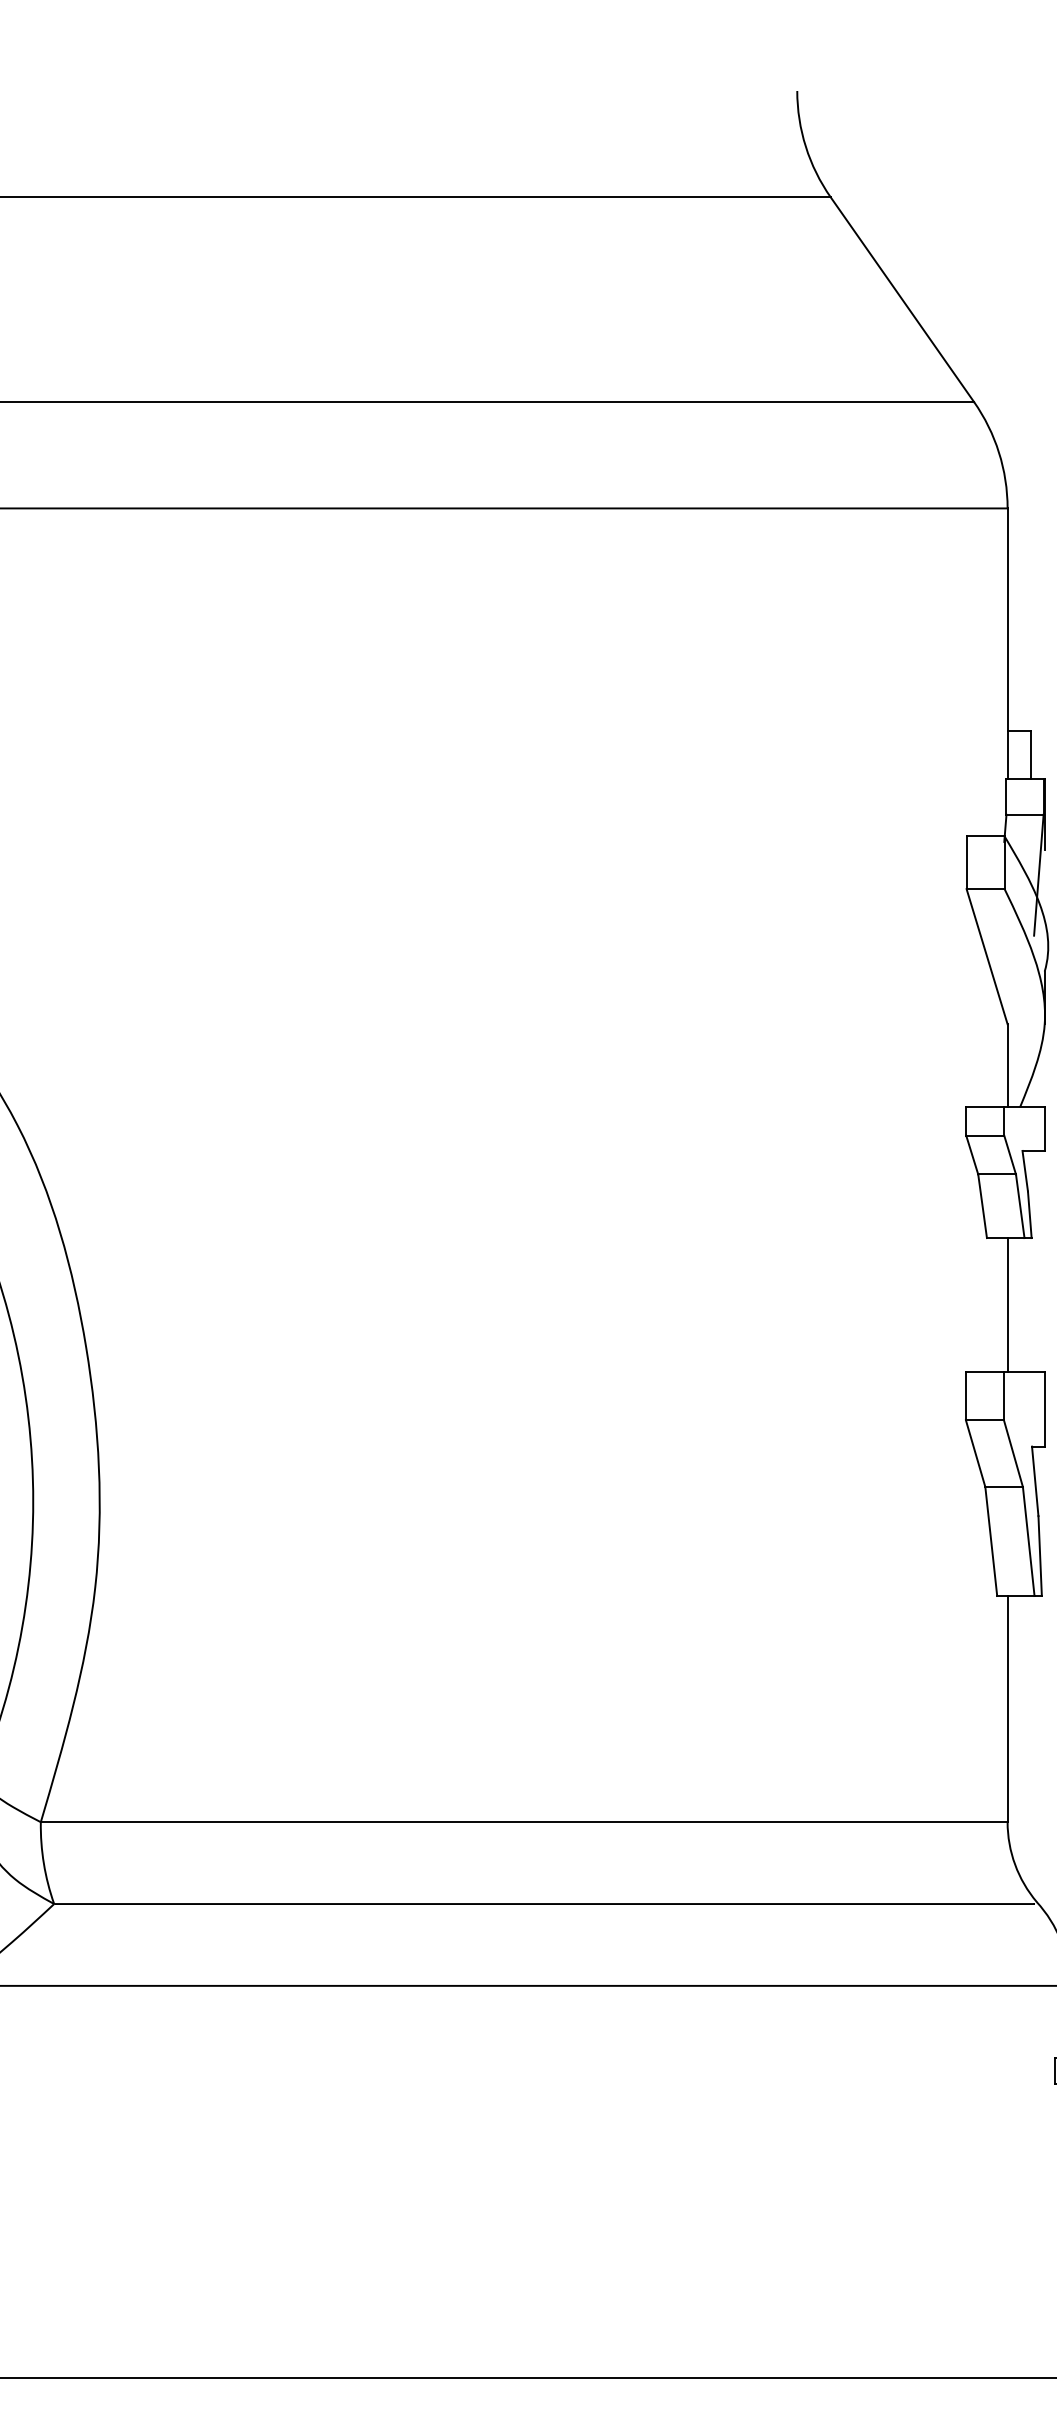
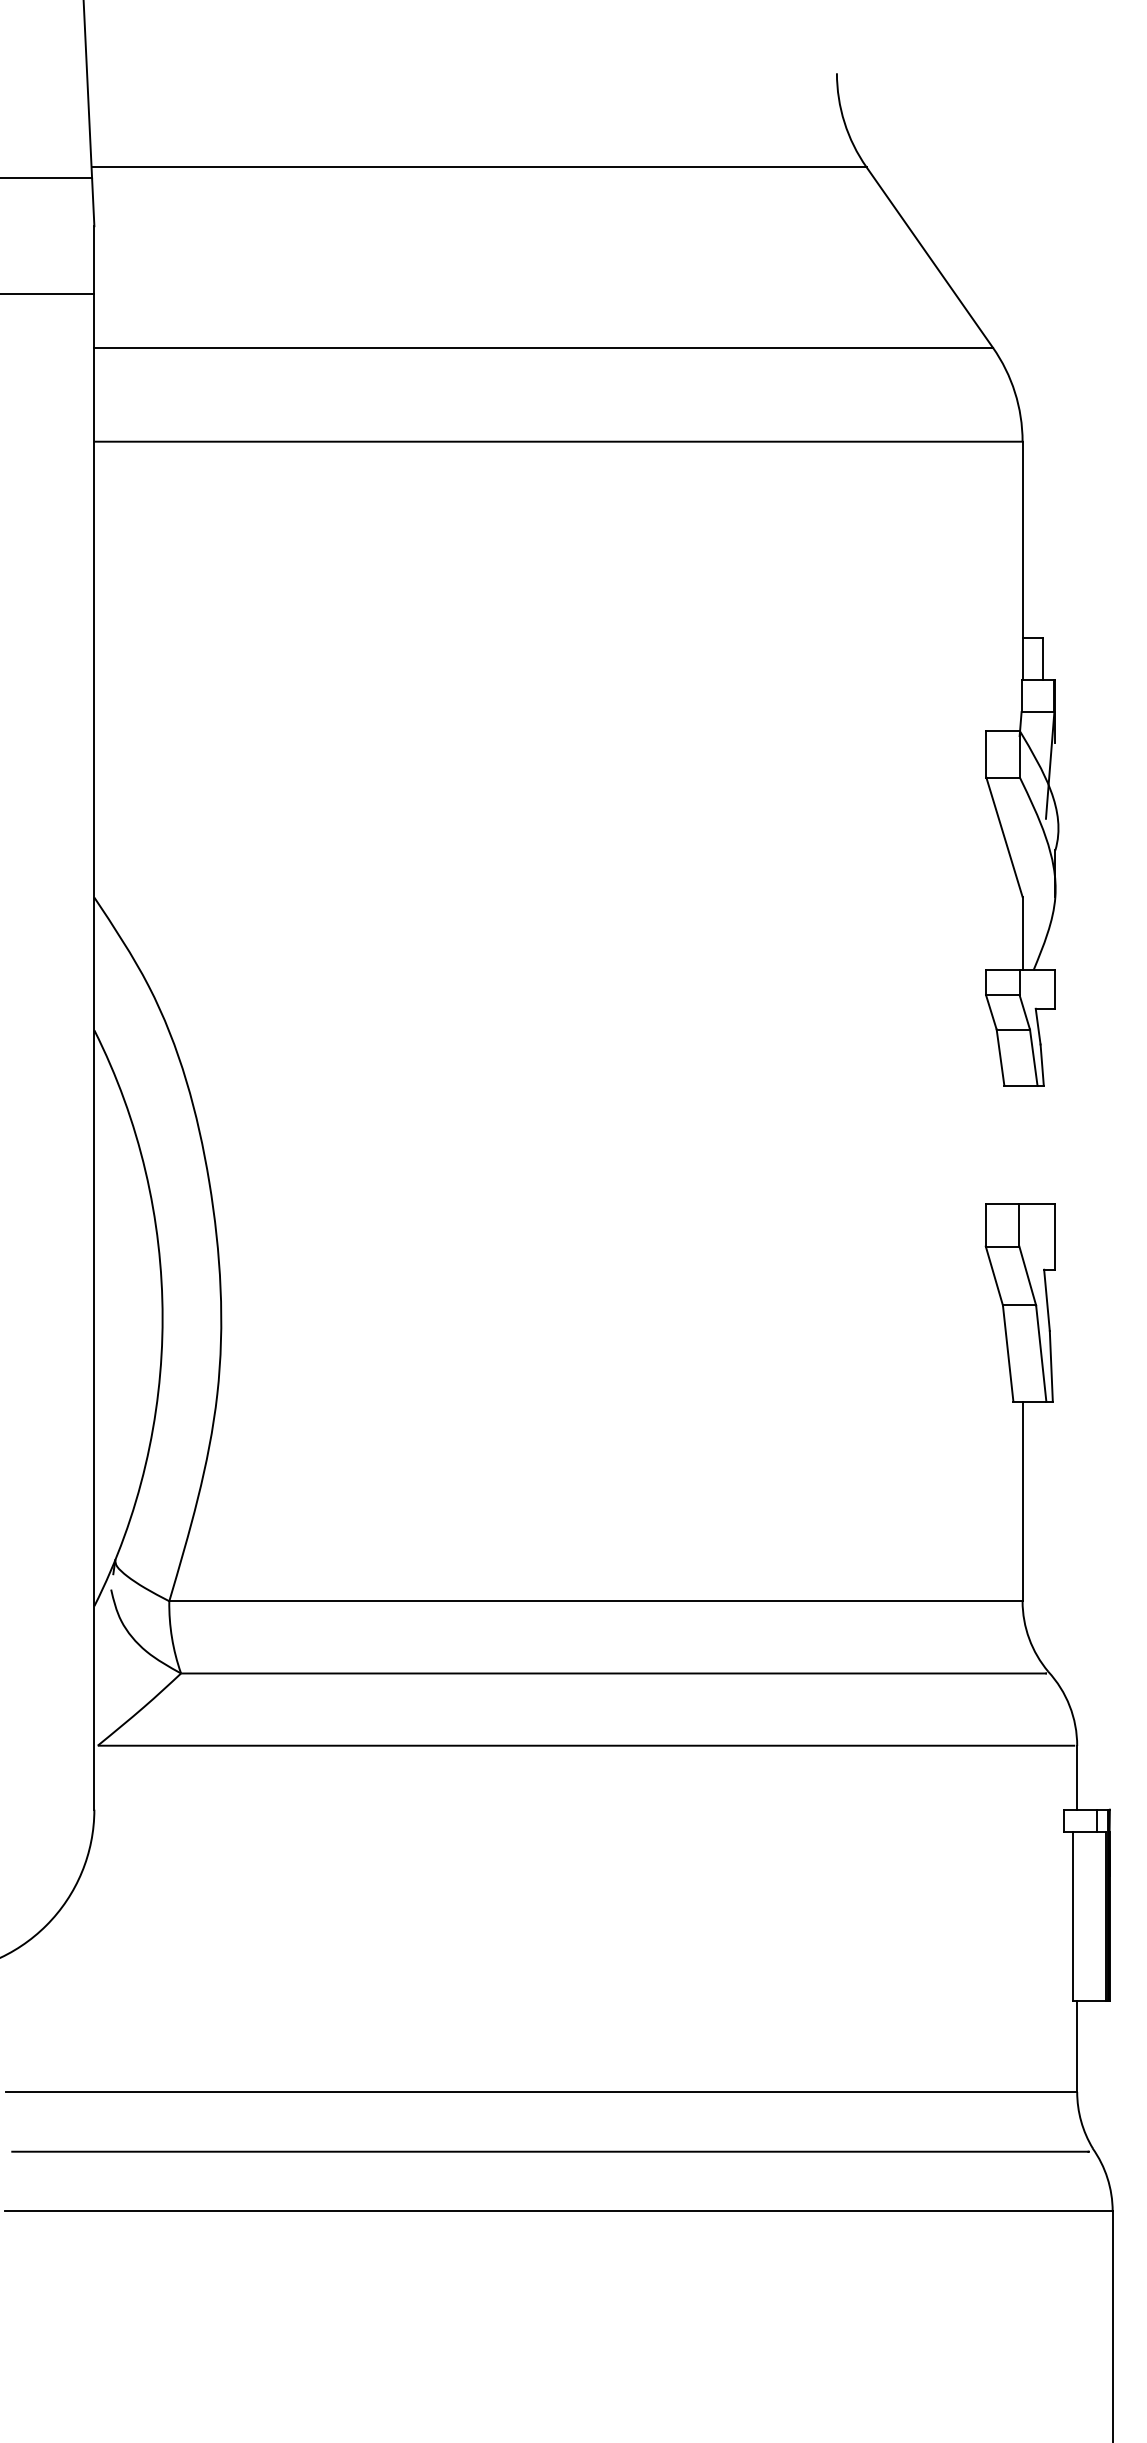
line: (1007, 1304) -> (1022, 1144), removed

